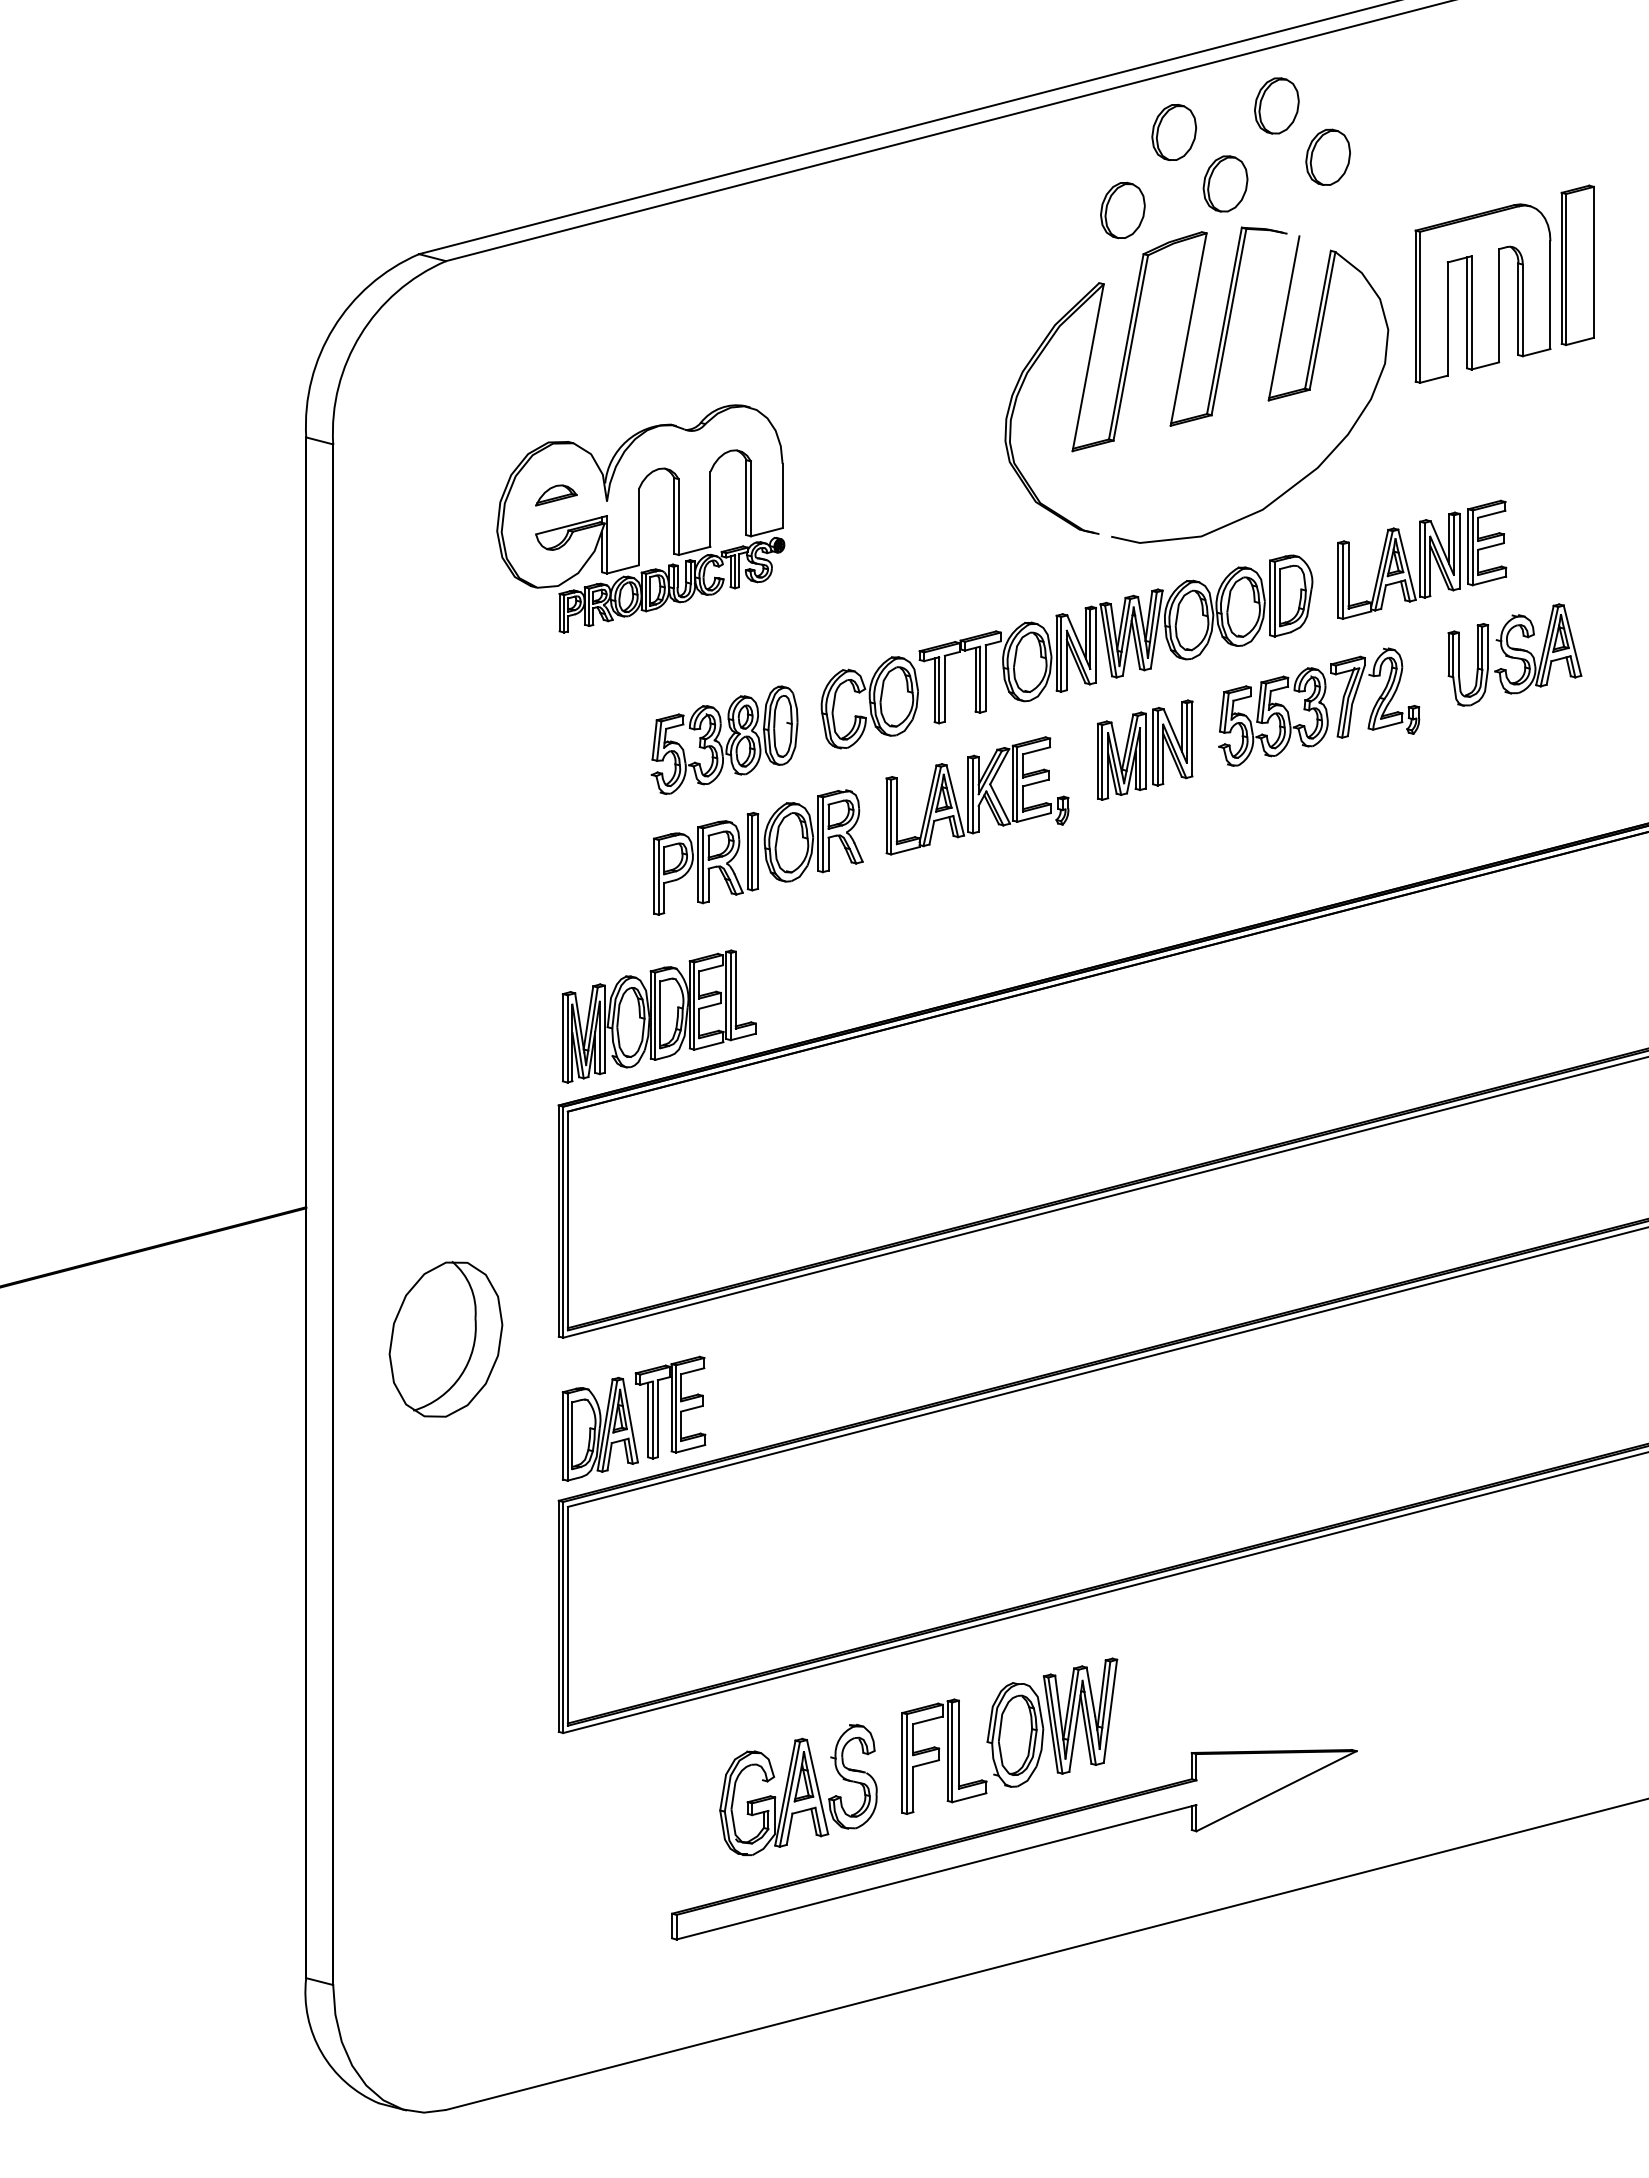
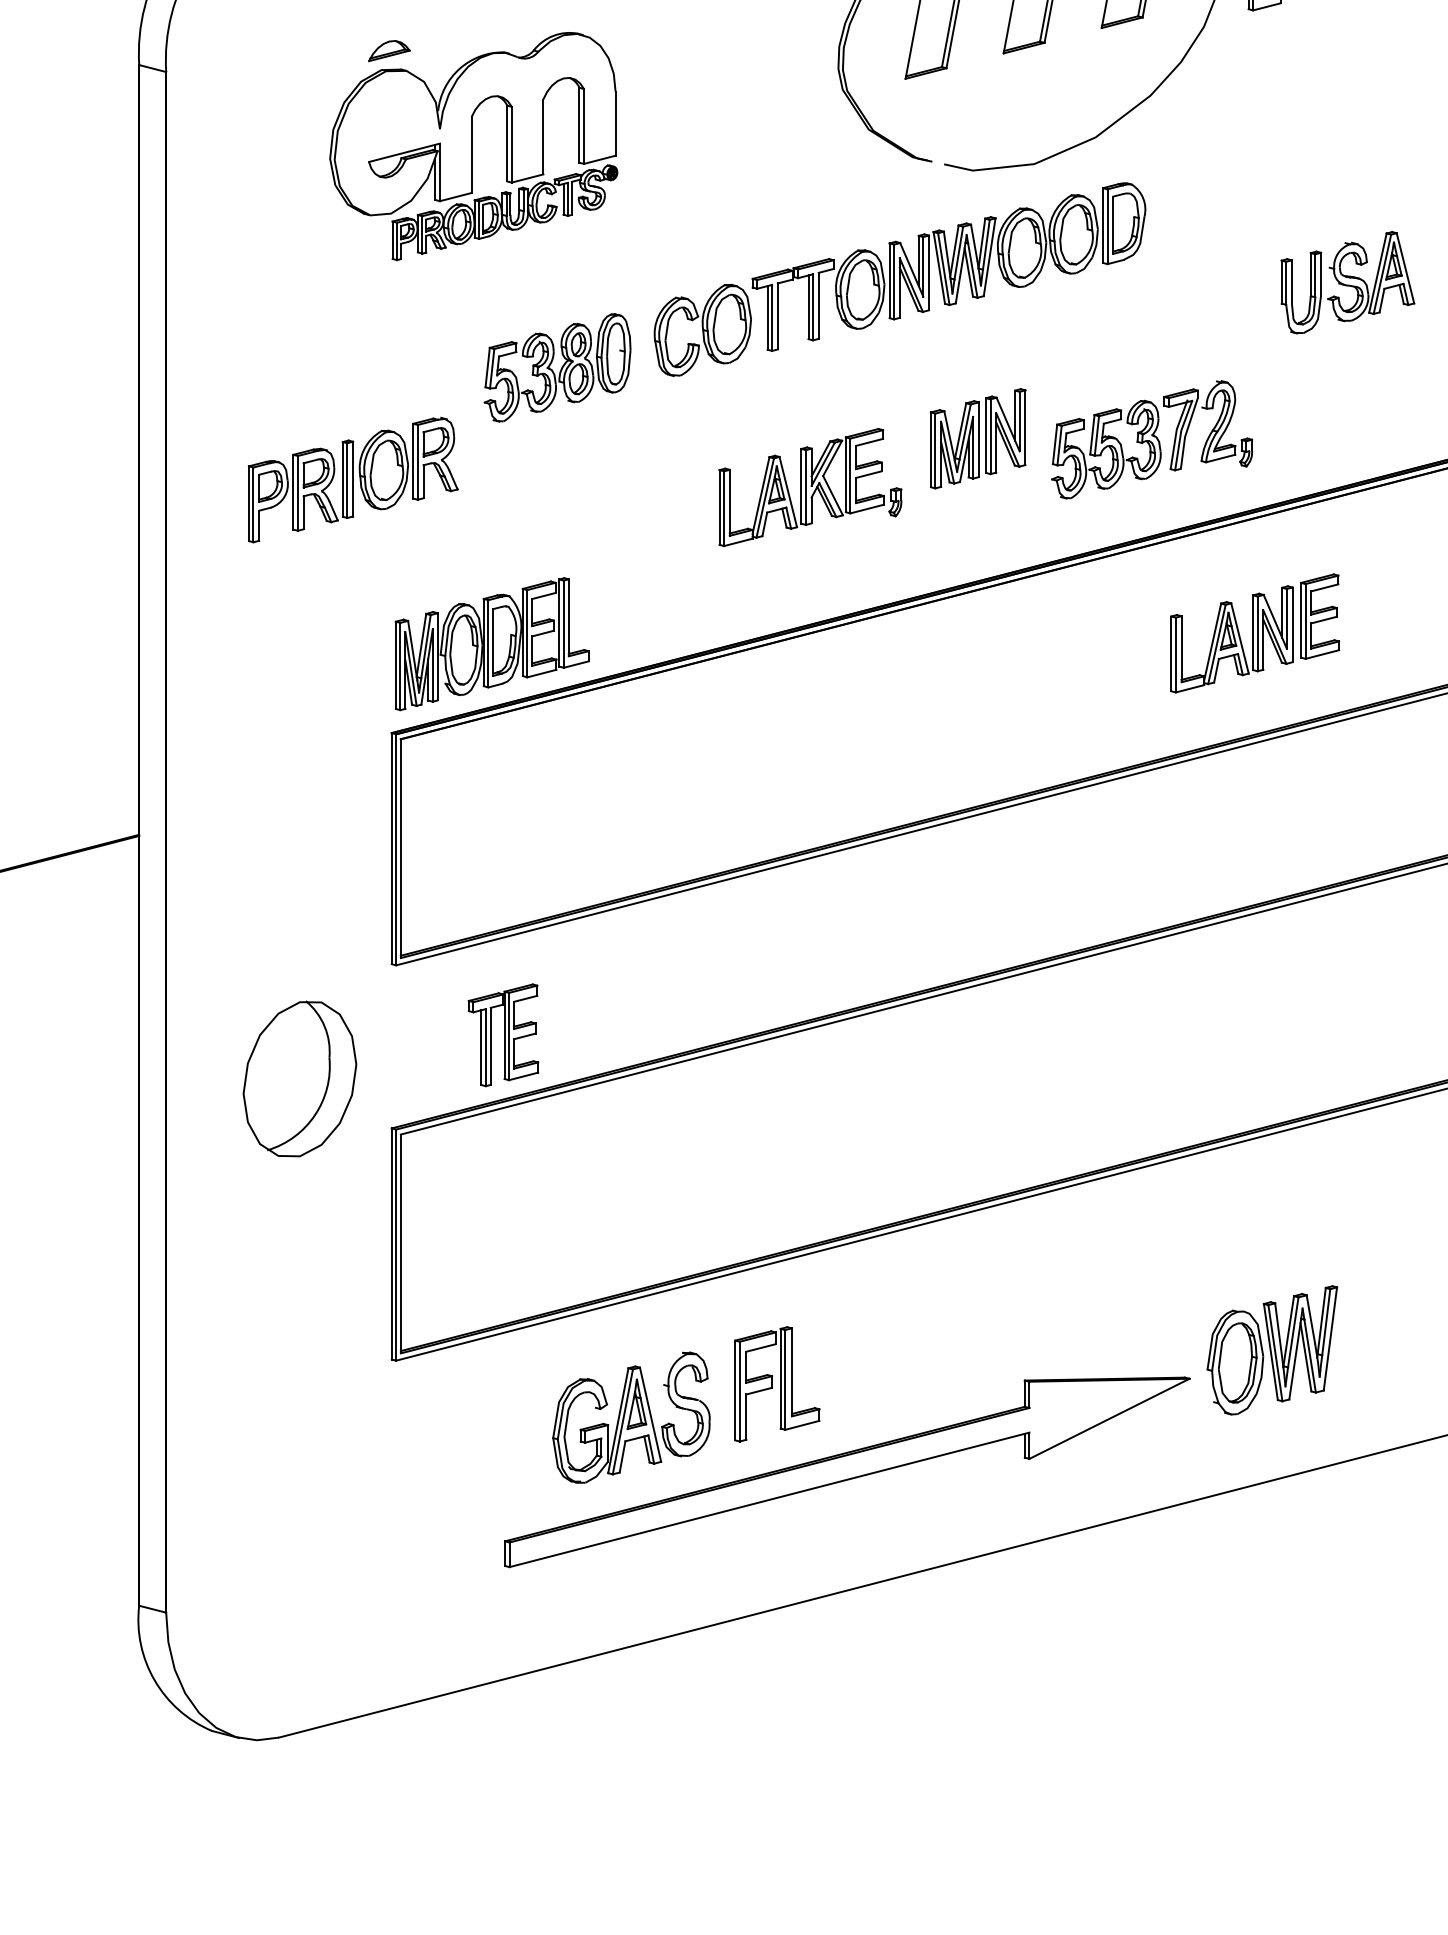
part: (556, 495) -> (389, 51), moved
part: (1422, 559) -> (1255, 633), moved
part: (1319, 706) -> (1152, 439), moved
part: (1145, 749) -> (978, 438), moved
part: (977, 795) -> (810, 487), moved
part: (758, 852) -> (353, 480), moved
part: (445, 1339) -> (299, 1079), moved
part: (599, 1428) -> (432, 1056), removed
part: (1052, 1722) -> (1272, 1350), moved

